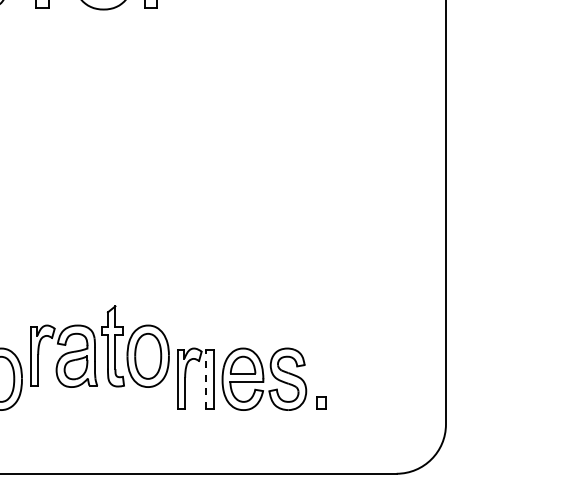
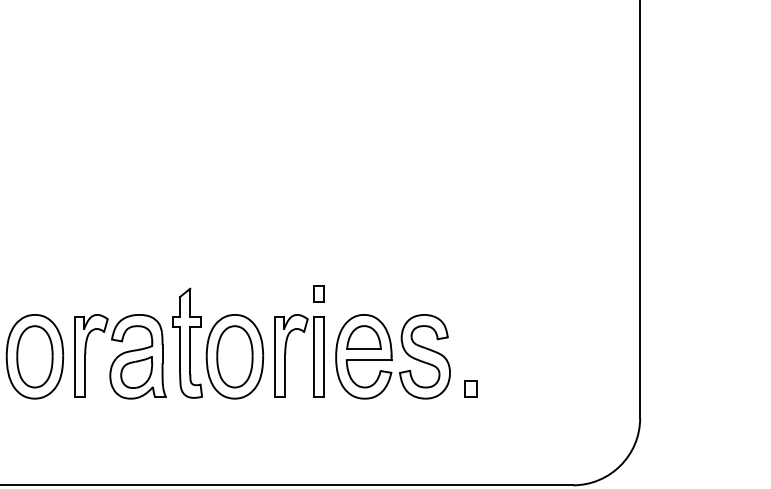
part: (209, 332) -> (318, 293), added
part: (99, 346) -> (168, 343), moved
line: (206, 378) -> (314, 355), dashed -> solid

